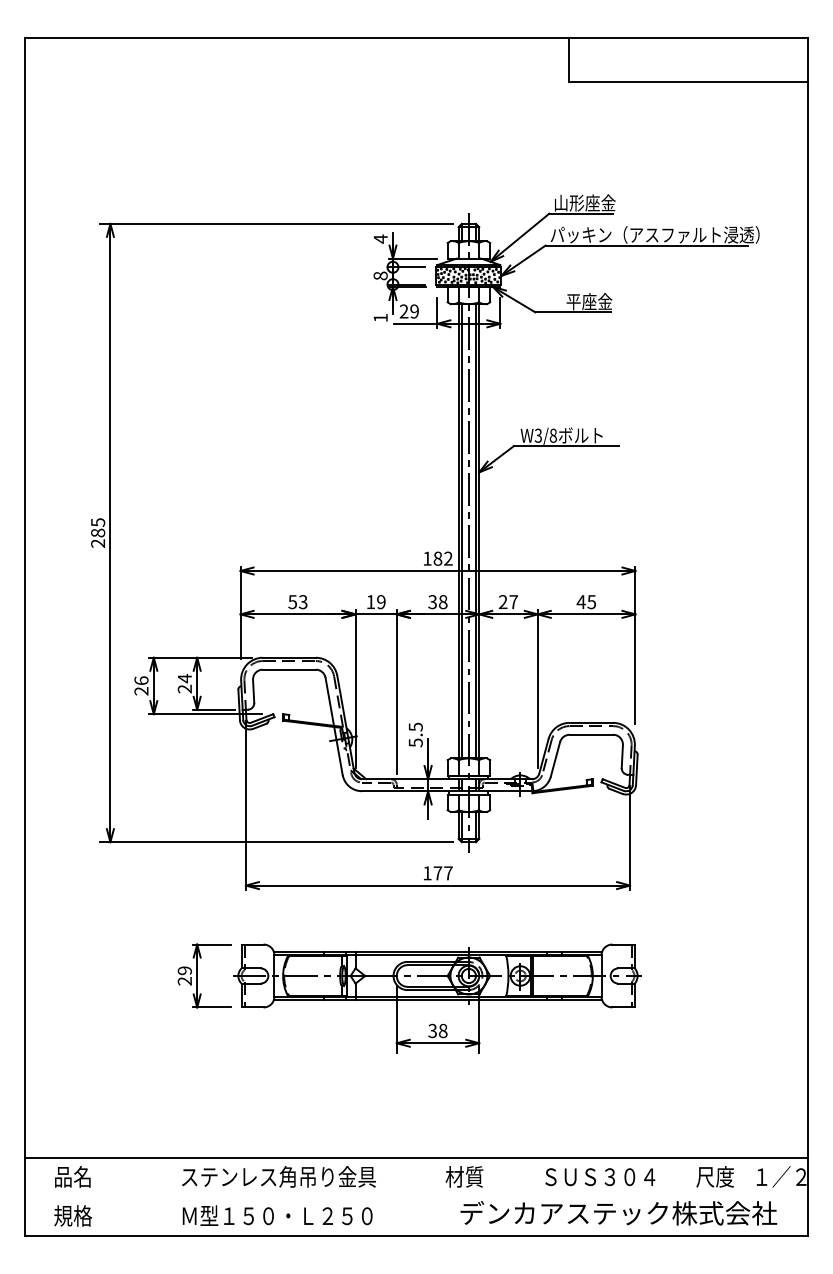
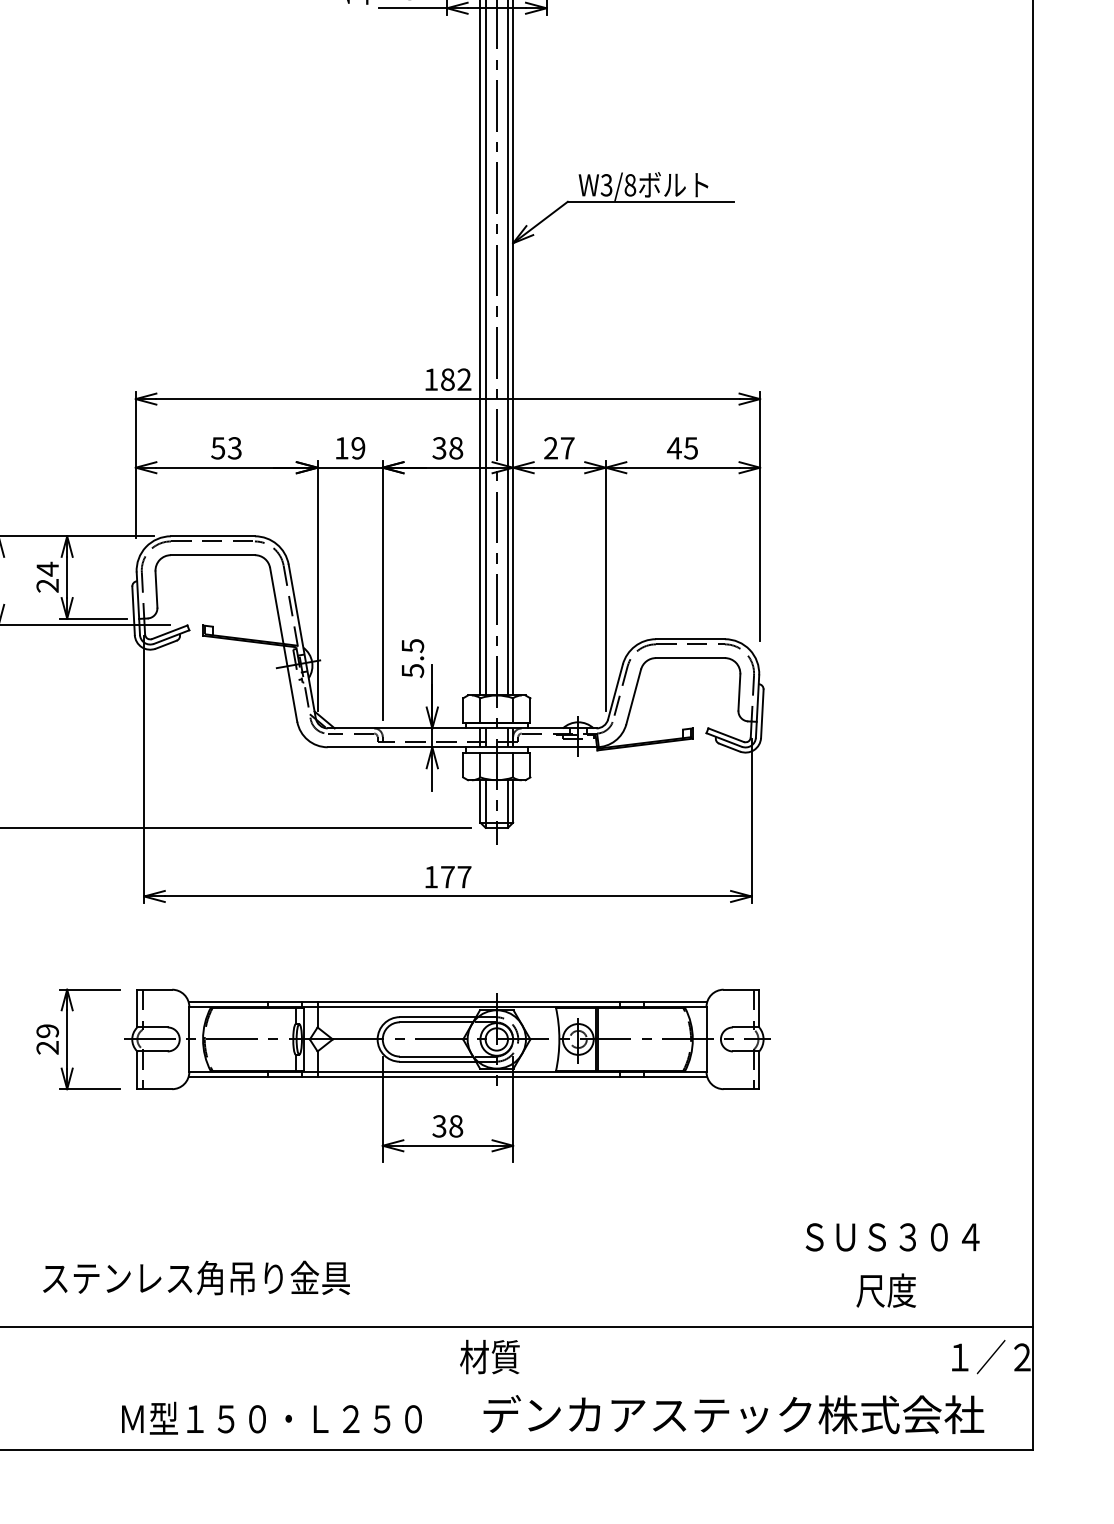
text: (278, 1176) -> (195, 1277), moved
text: (714, 1176) -> (885, 1290), moved
text: (600, 1177) -> (893, 1237), moved
text: (277, 1215) -> (271, 1418), moved

